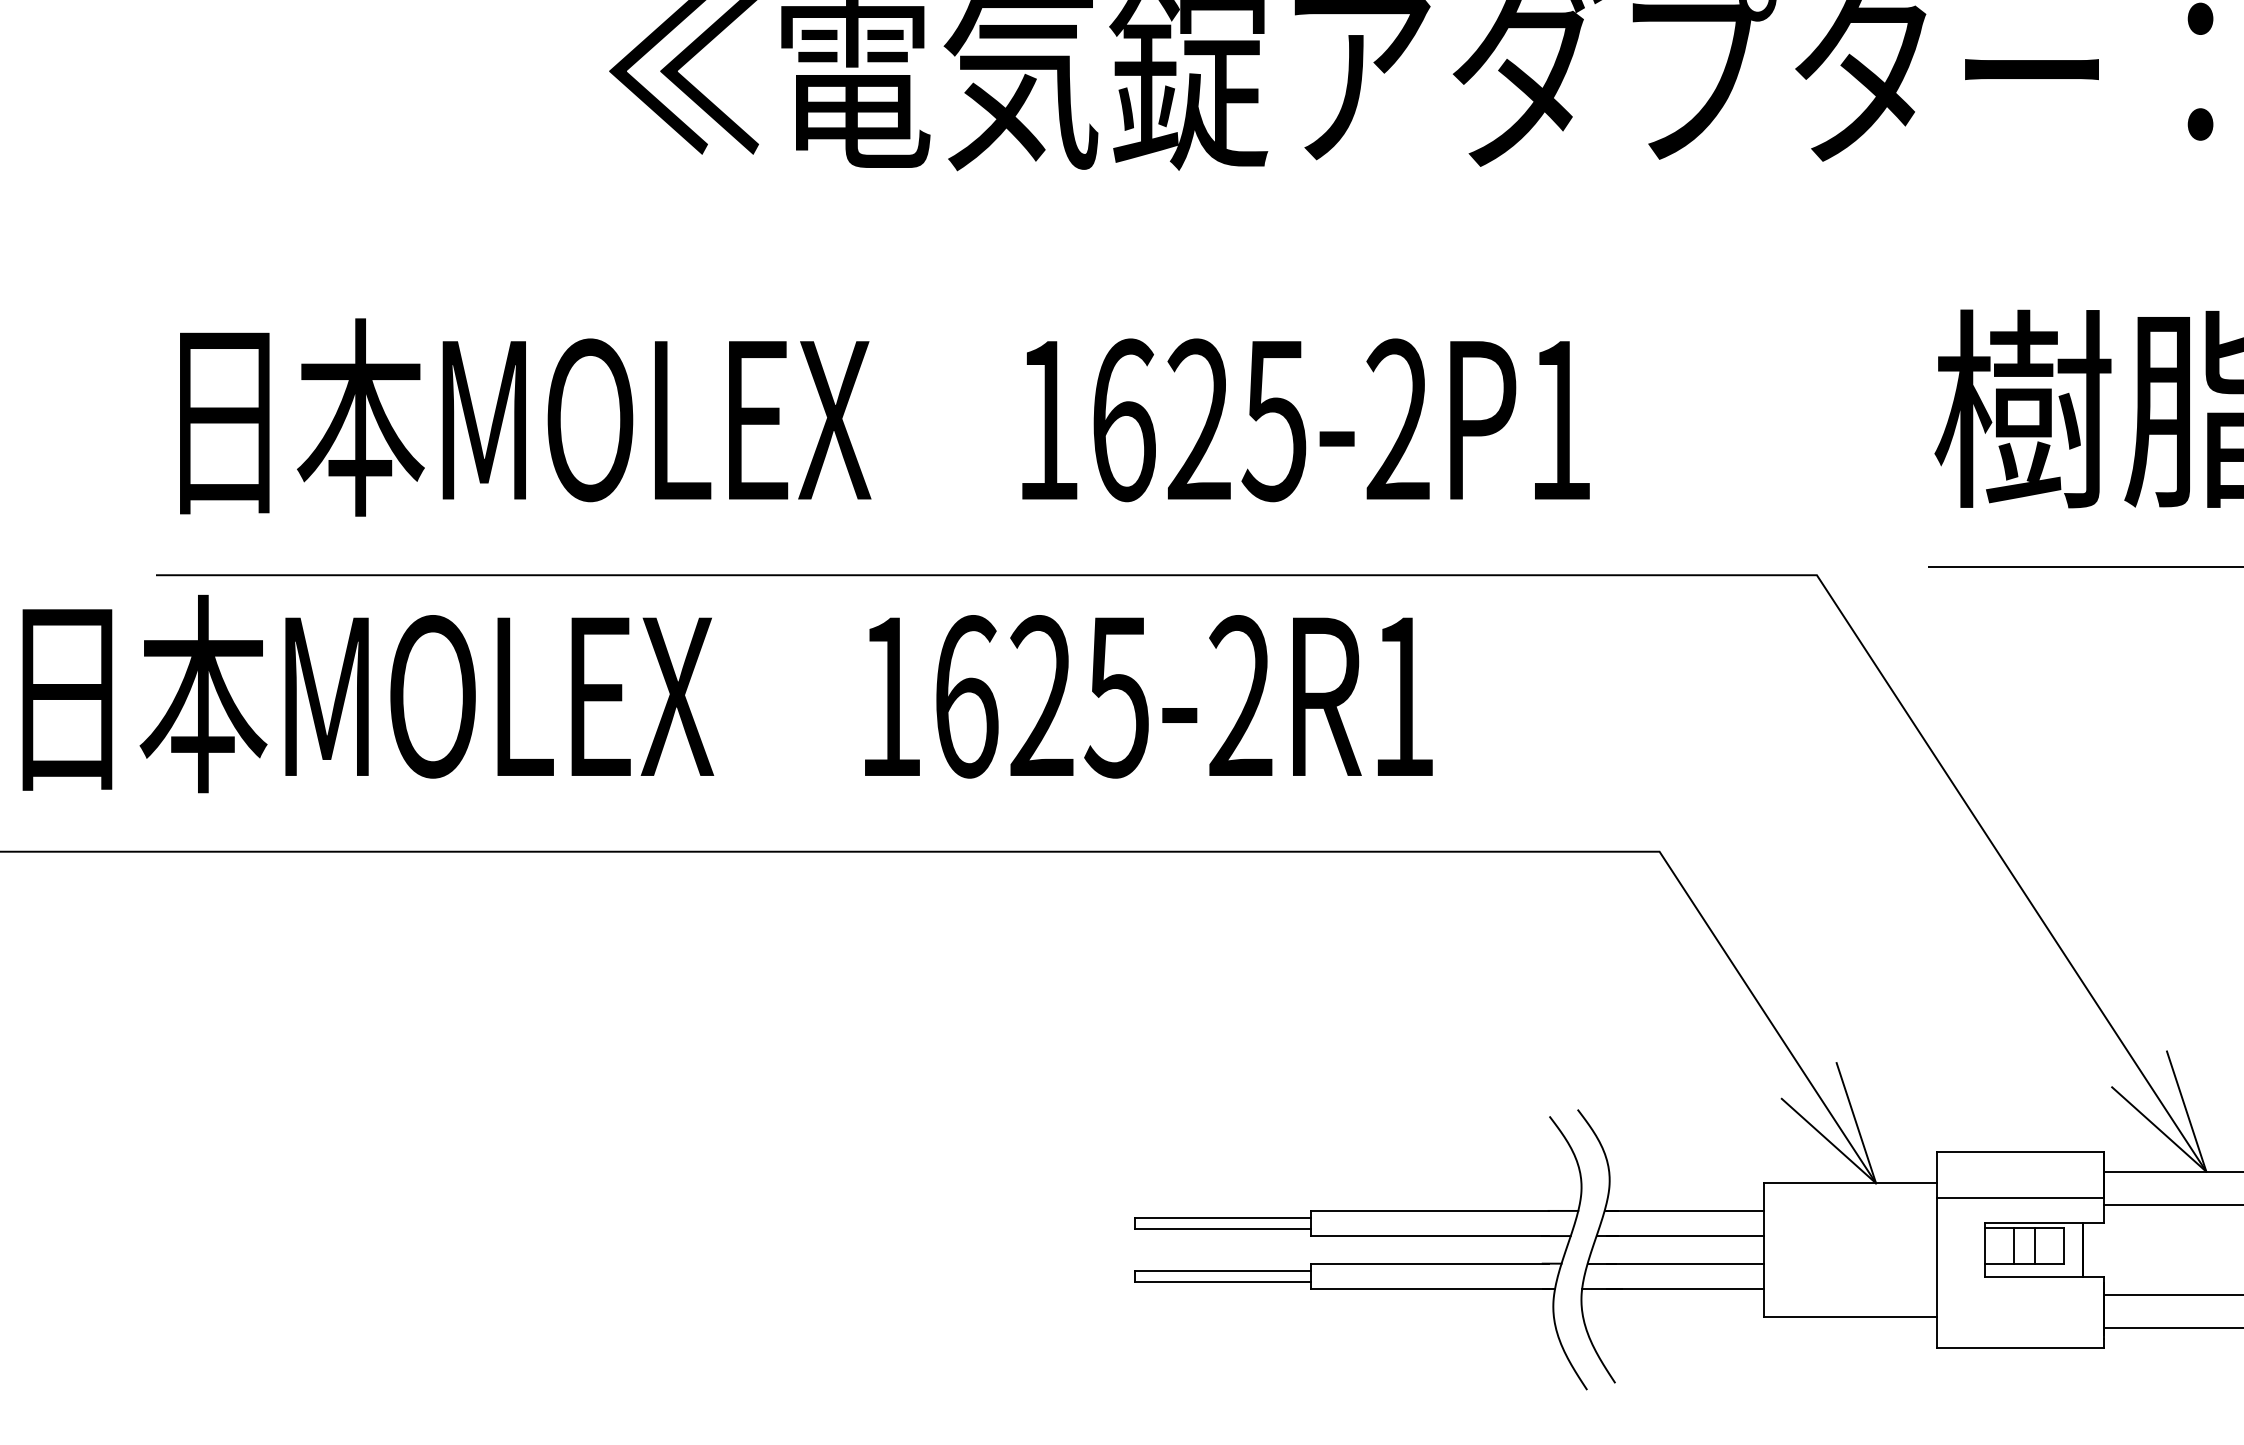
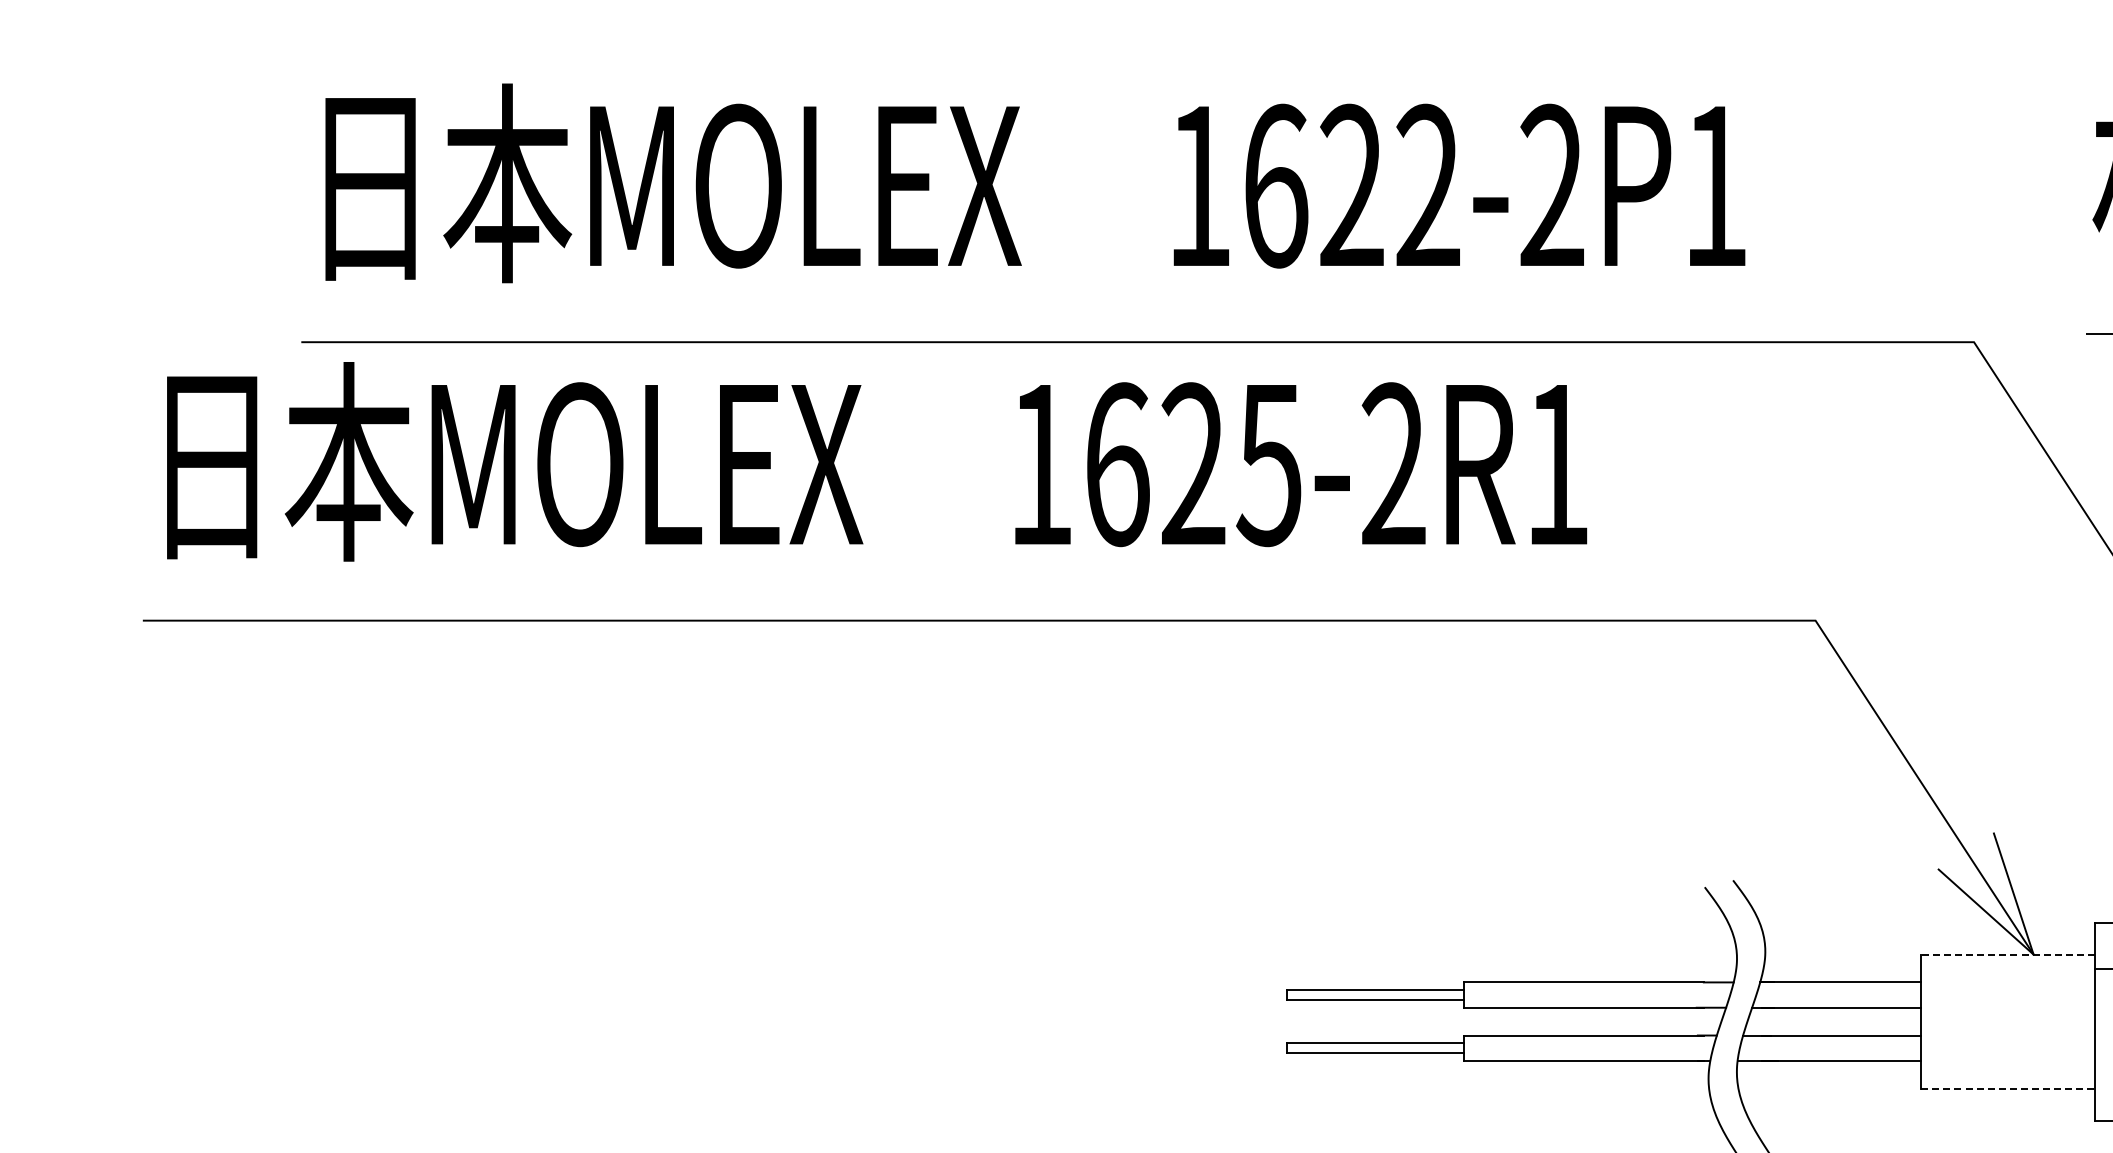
text: (1273, 420) -> (1426, 186), 1625-2P1 -> 1622-2P1
line: (1850, 1183) -> (2007, 954), solid -> dashed
line: (1851, 1316) -> (2008, 1088), solid -> dashed

